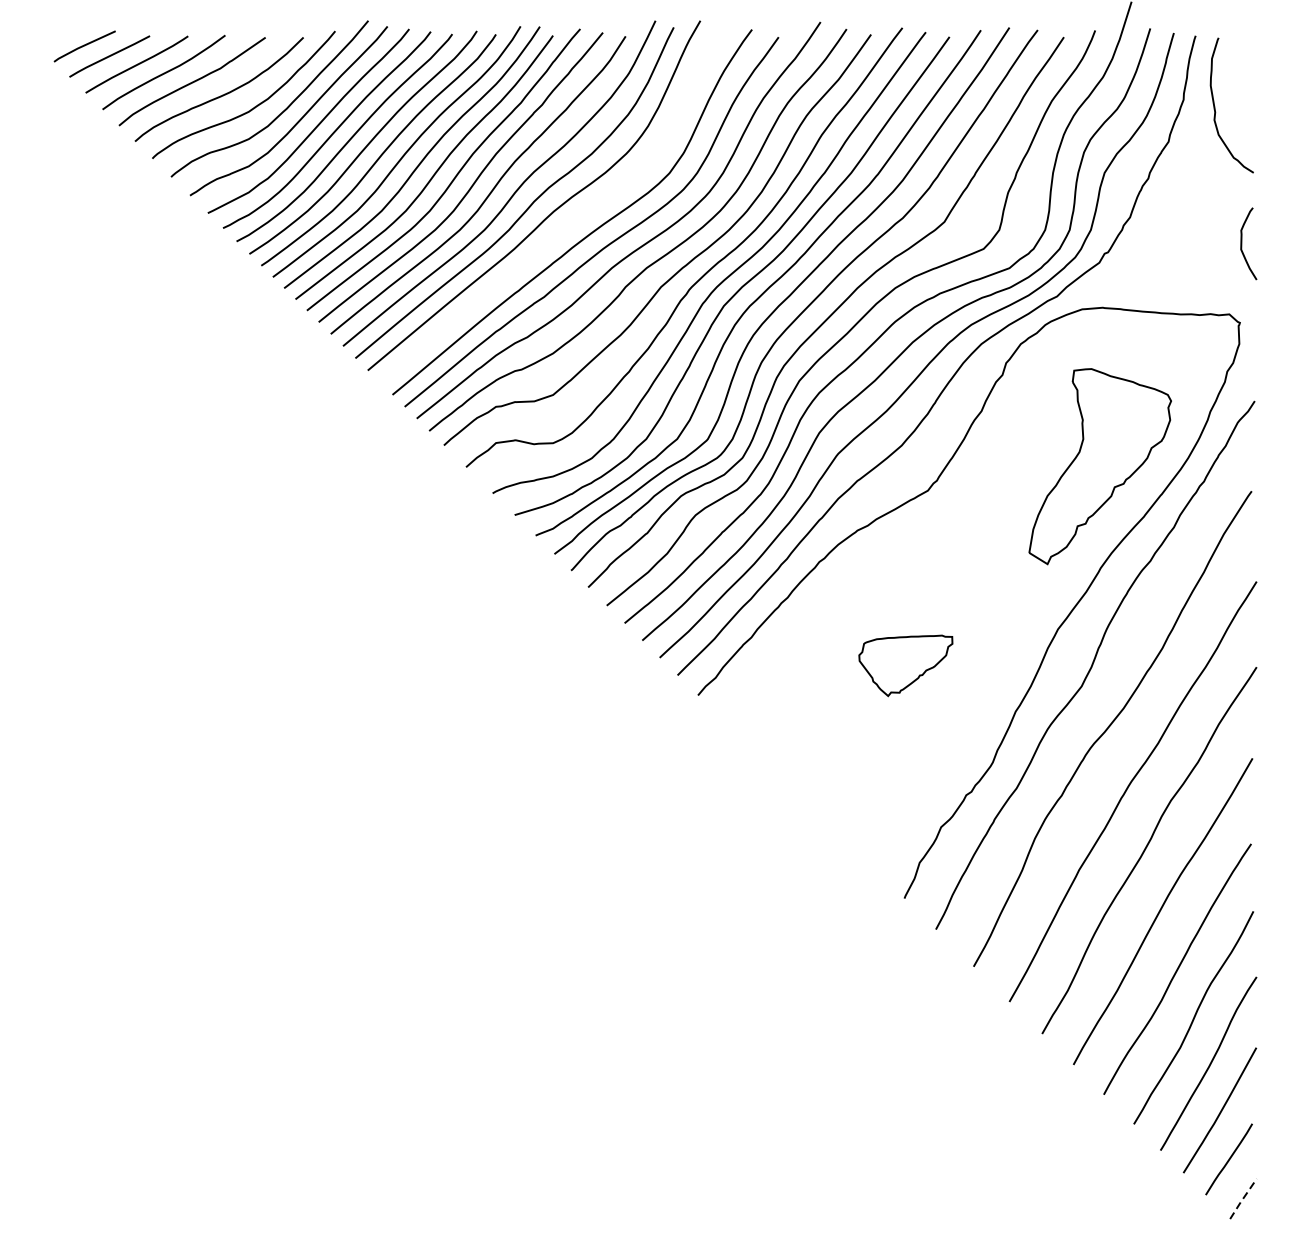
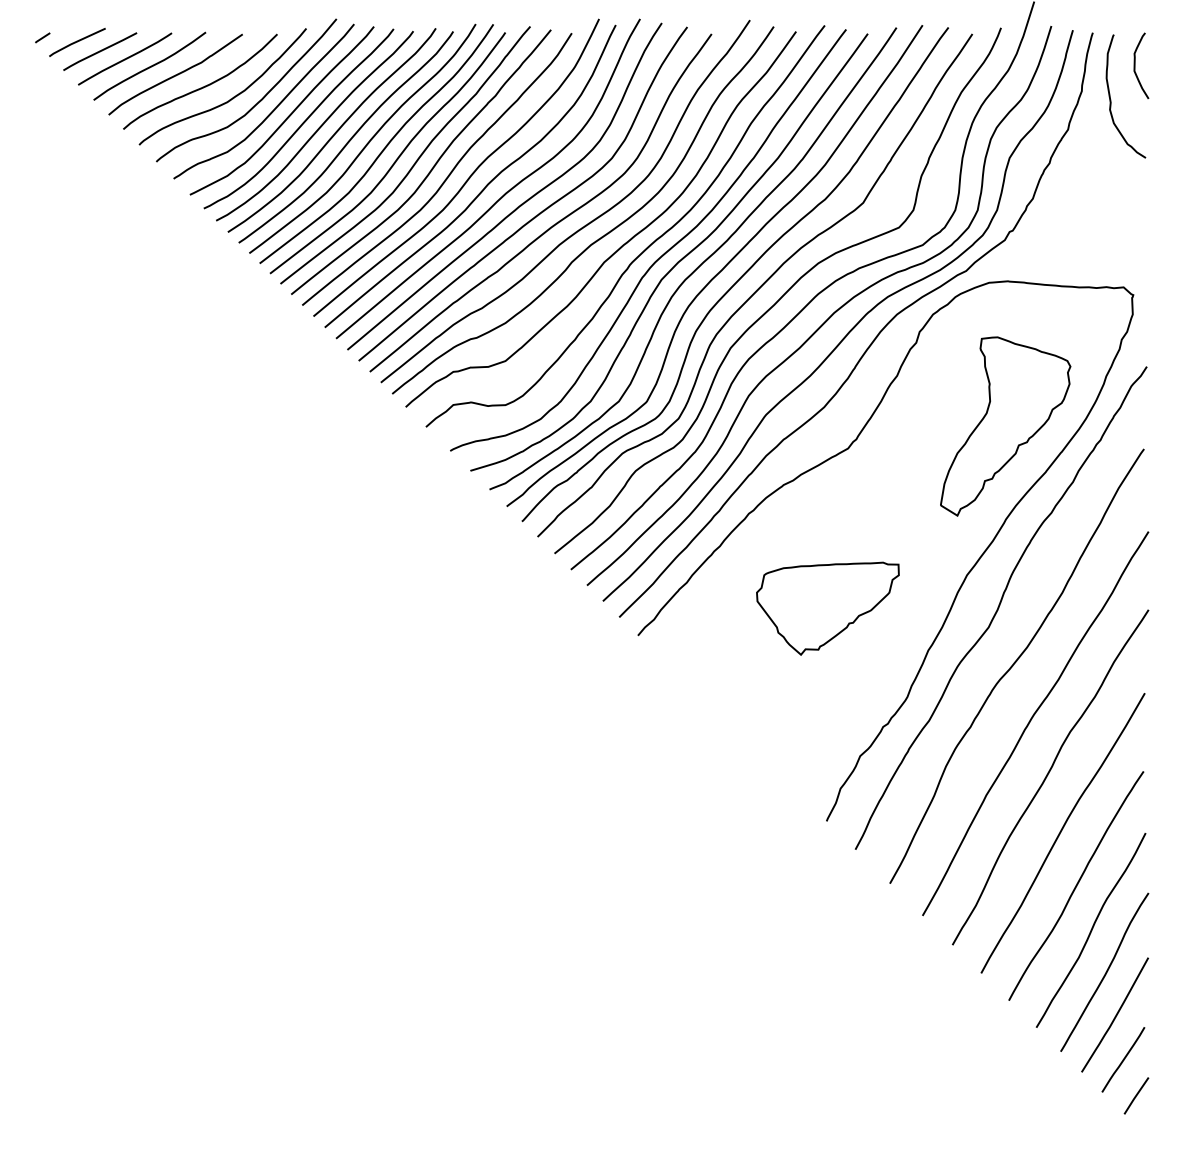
line: (46, 41) -> (42, 37), added
curve: (566, 225) -> (517, 206), added
curve: (1242, 243) -> (1135, 65), moved
part: (905, 665) -> (827, 608), size x1.67
line: (1243, 1199) -> (1136, 1096), dashed -> solid

